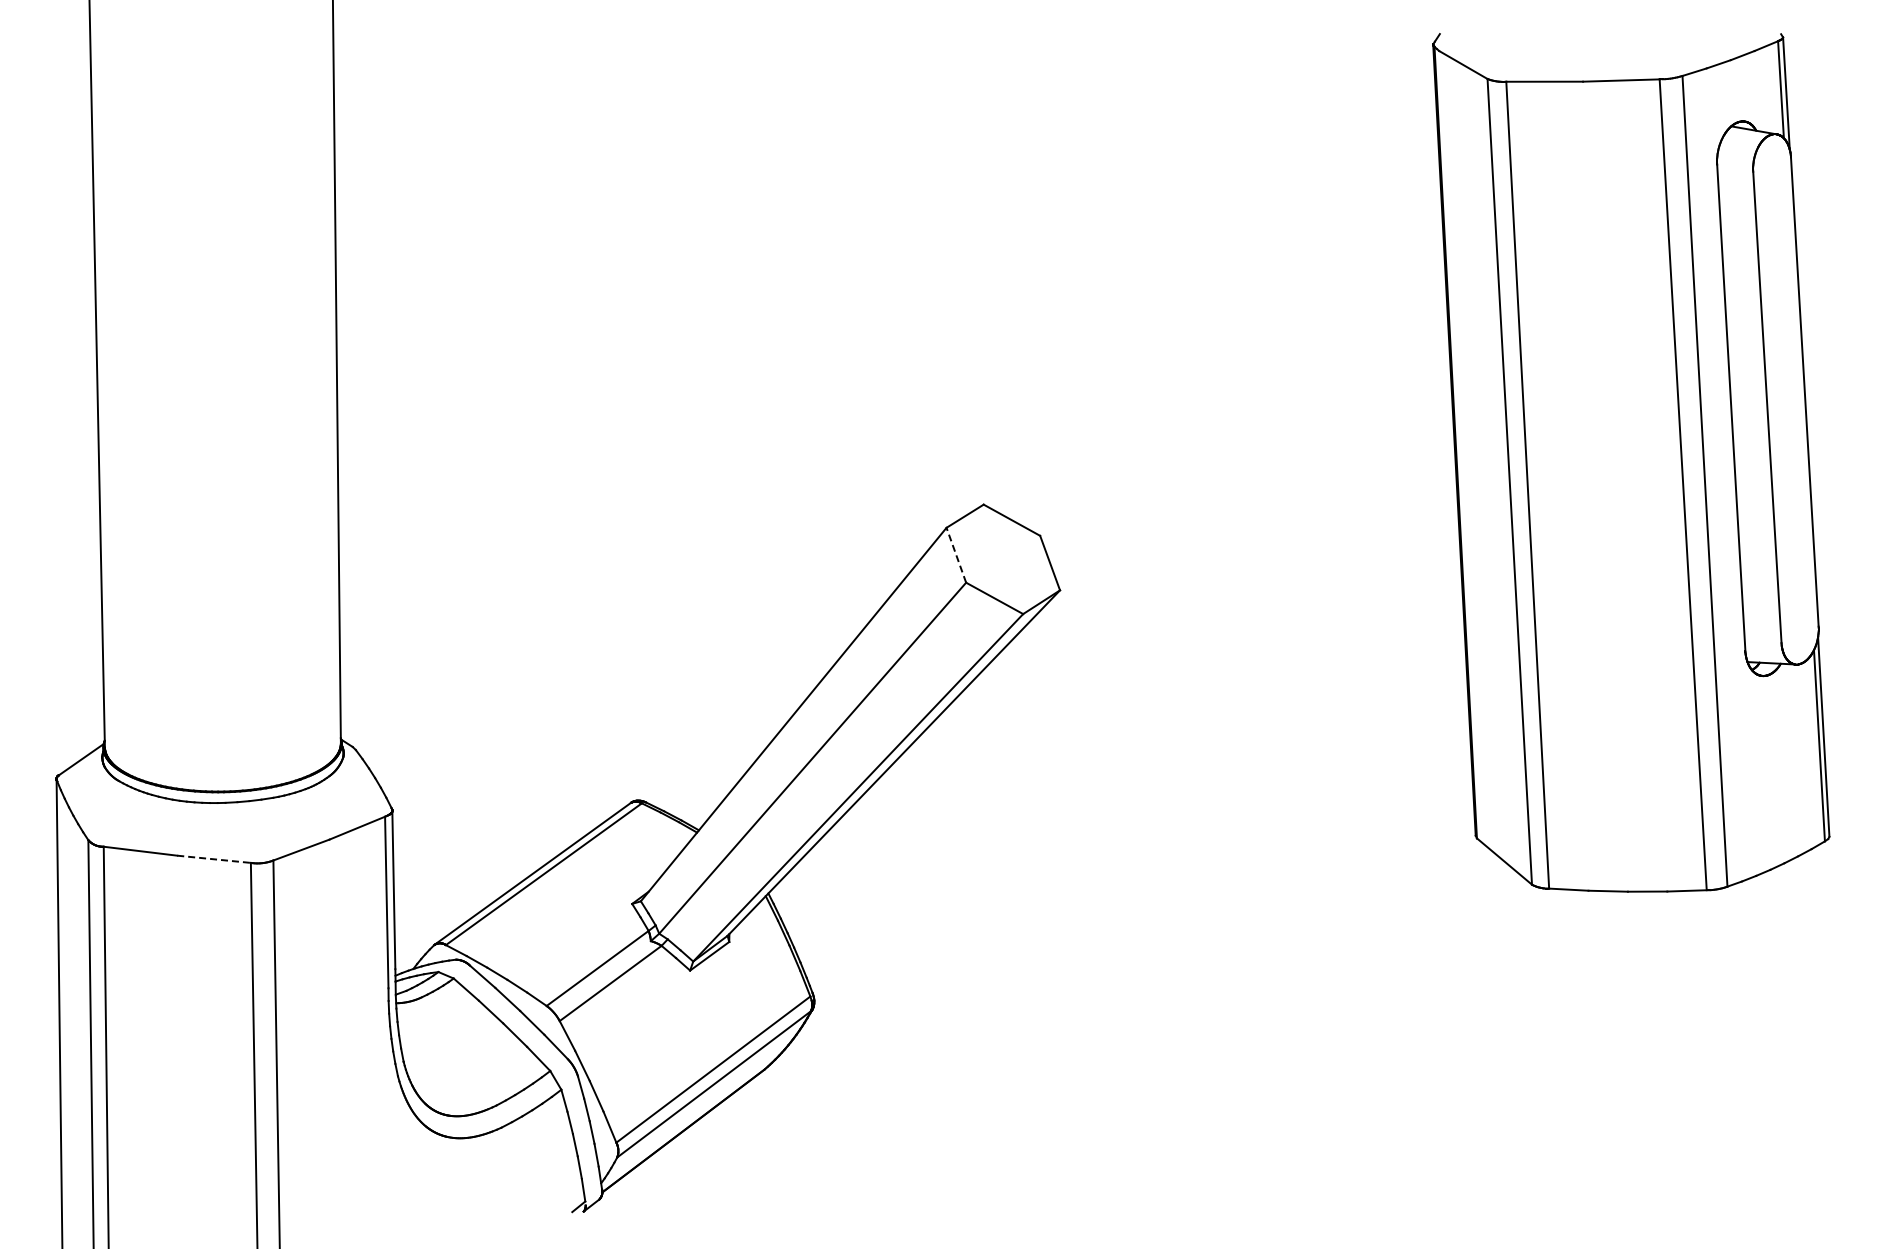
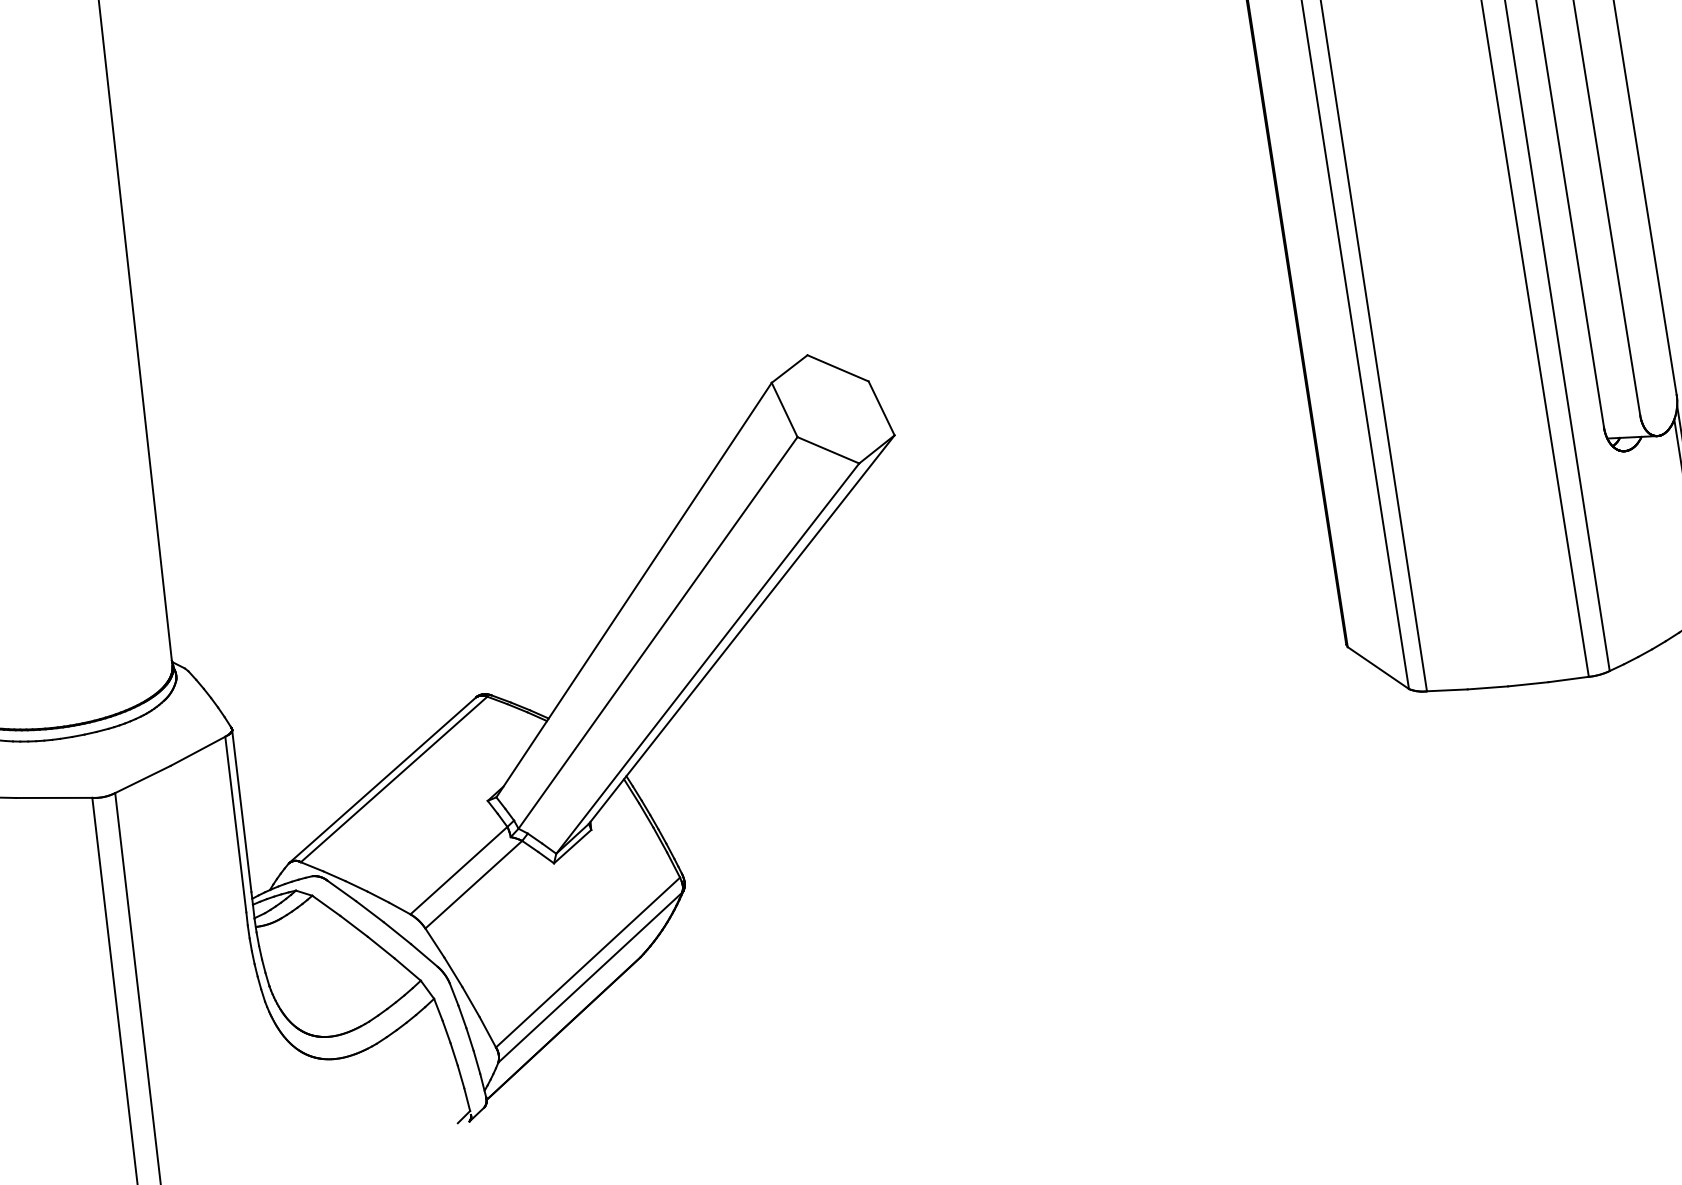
line: (956, 554) -> (784, 409), dashed -> solid
line: (214, 859) -> (54, 798), dashed -> solid

